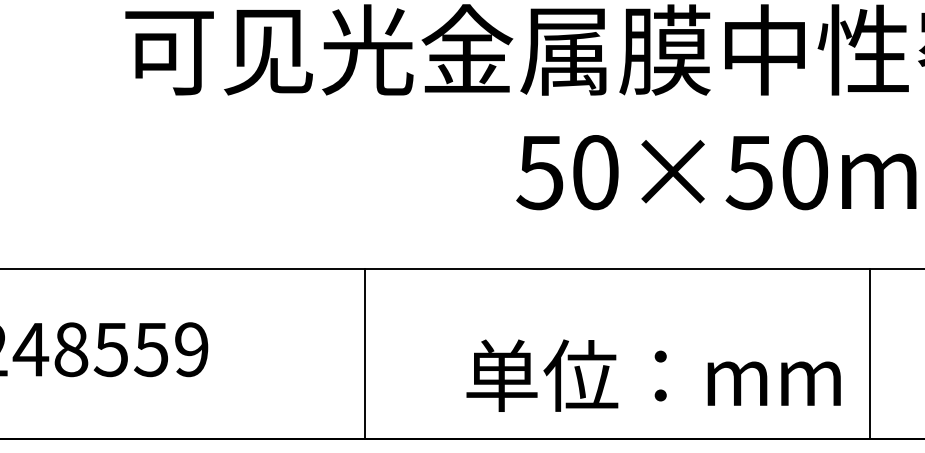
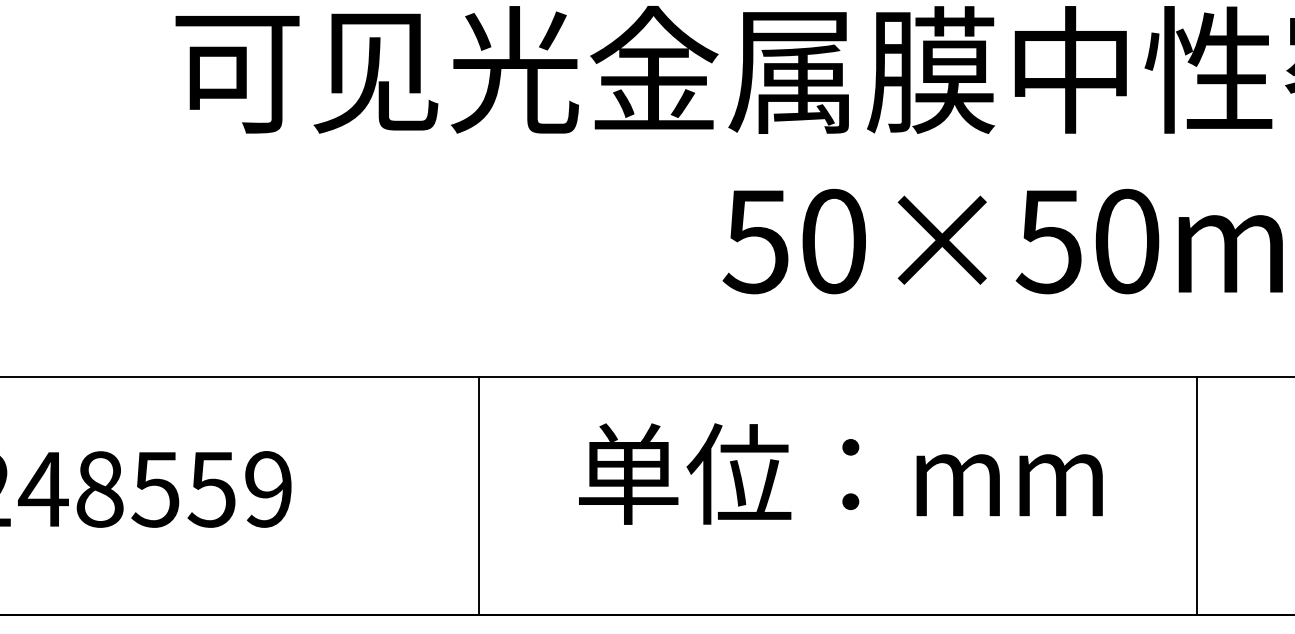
line: (365, 354) -> (479, 496), moved
line: (870, 354) -> (1197, 496), moved
text: (653, 375) -> (840, 473), moved

